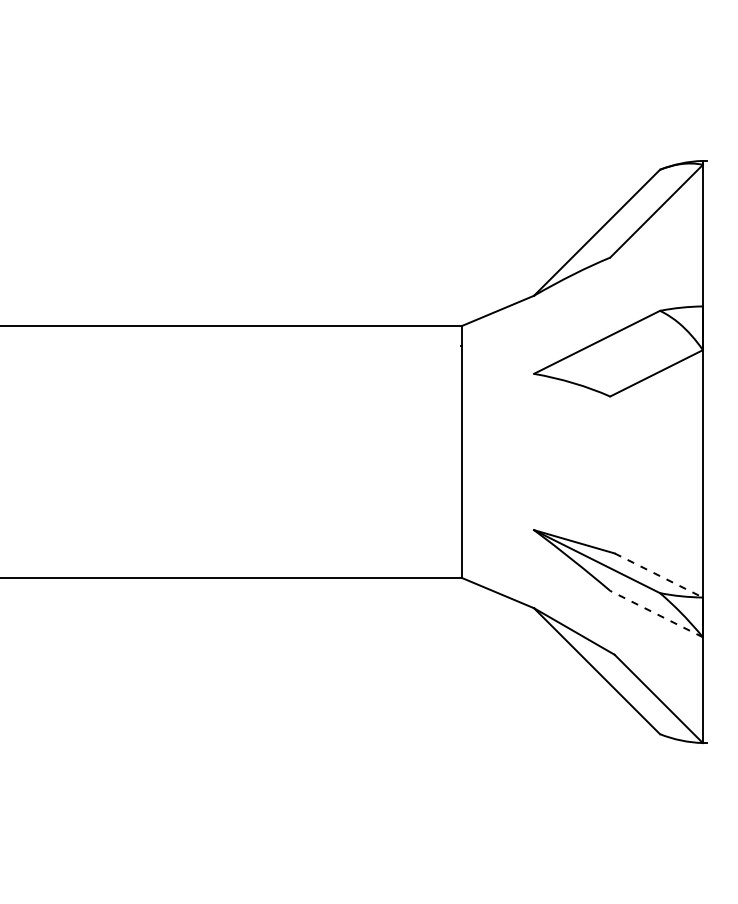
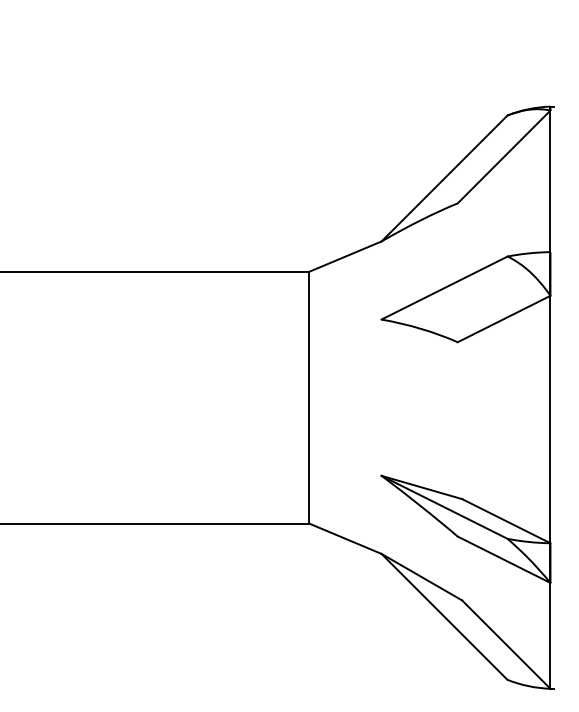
line: (659, 575) -> (507, 521), dashed -> solid
line: (656, 614) -> (504, 560), dashed -> solid

